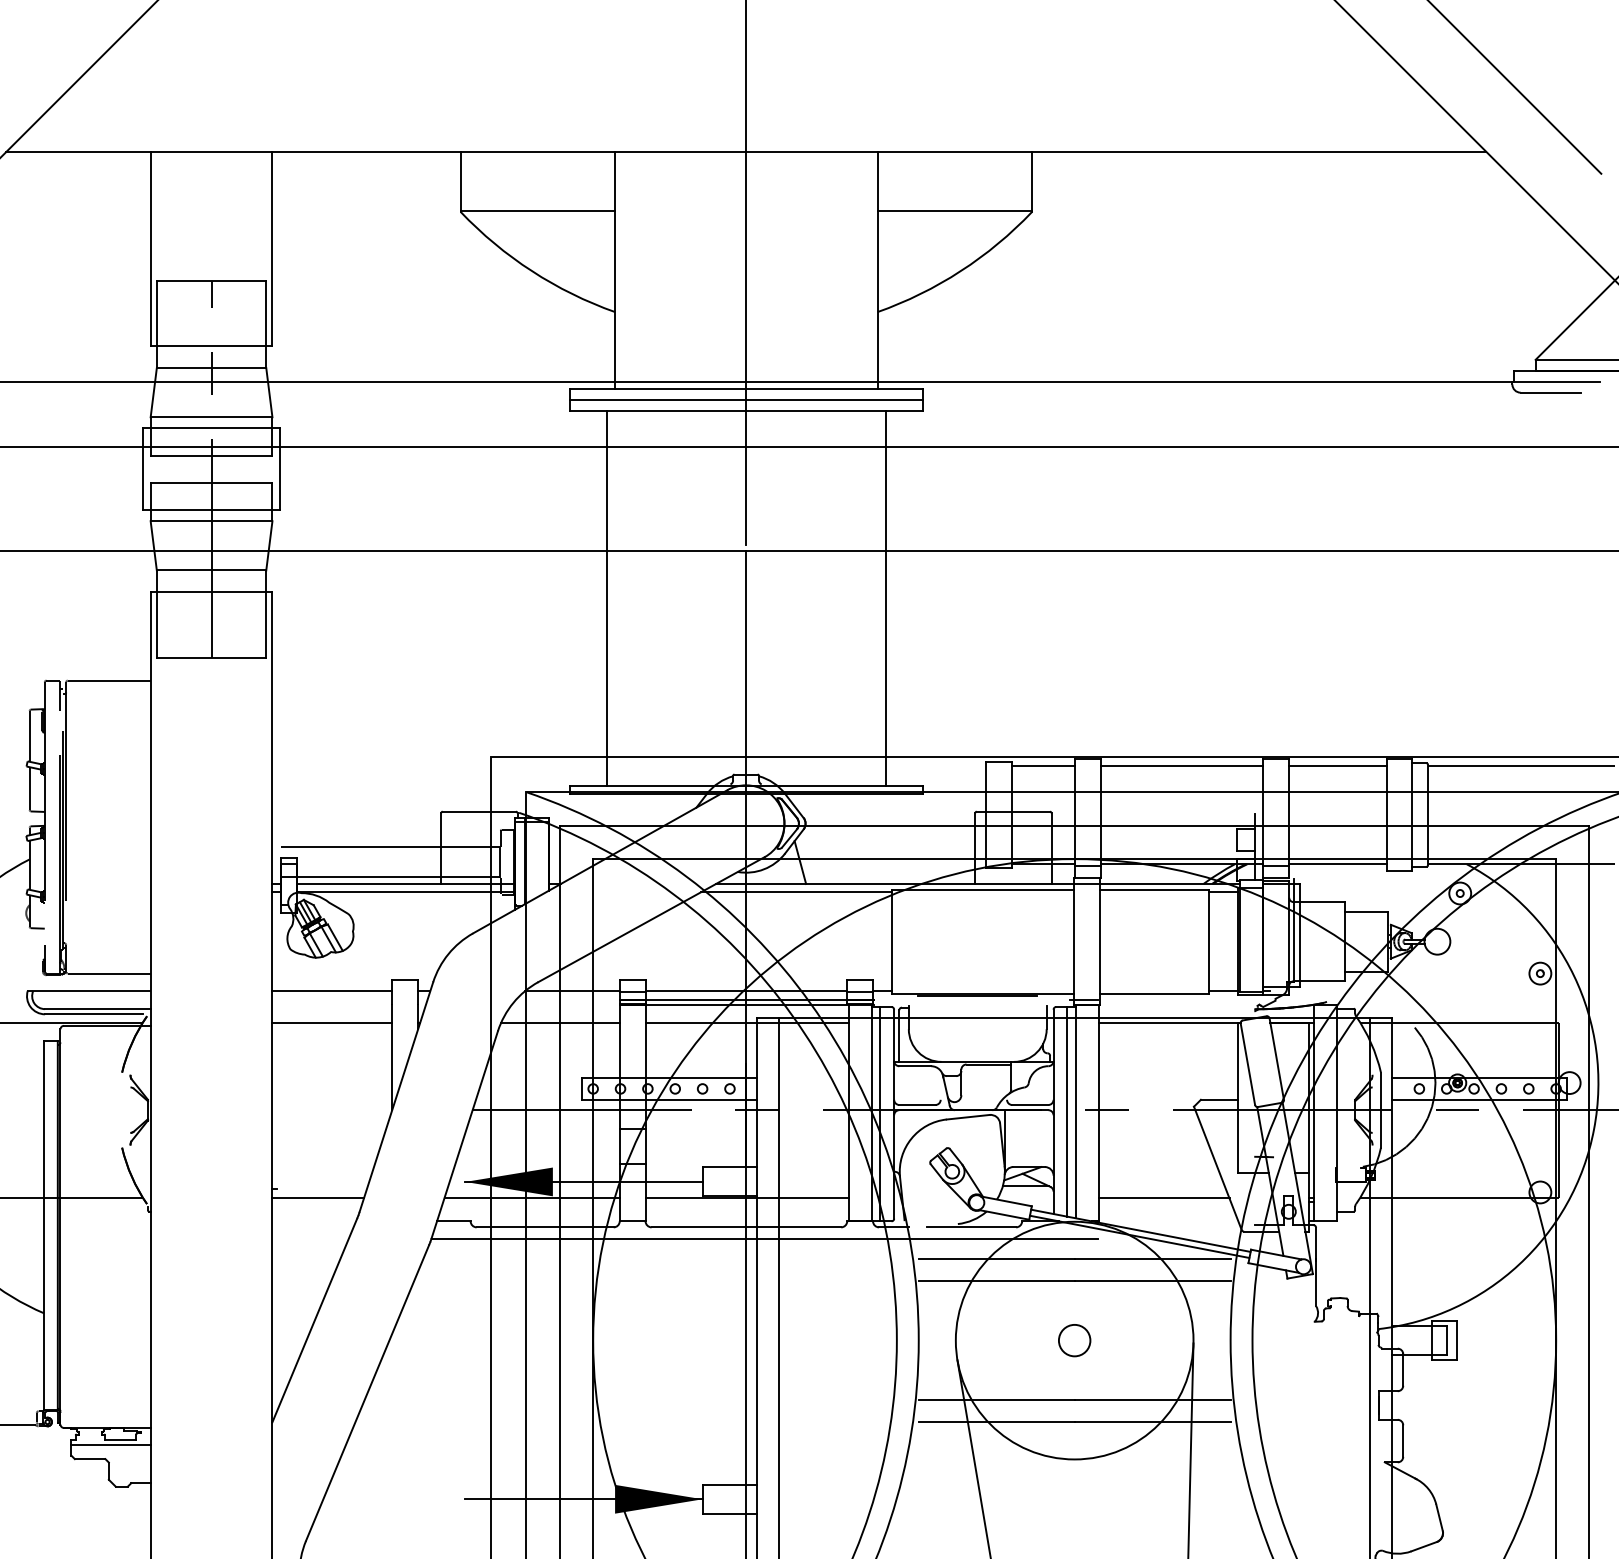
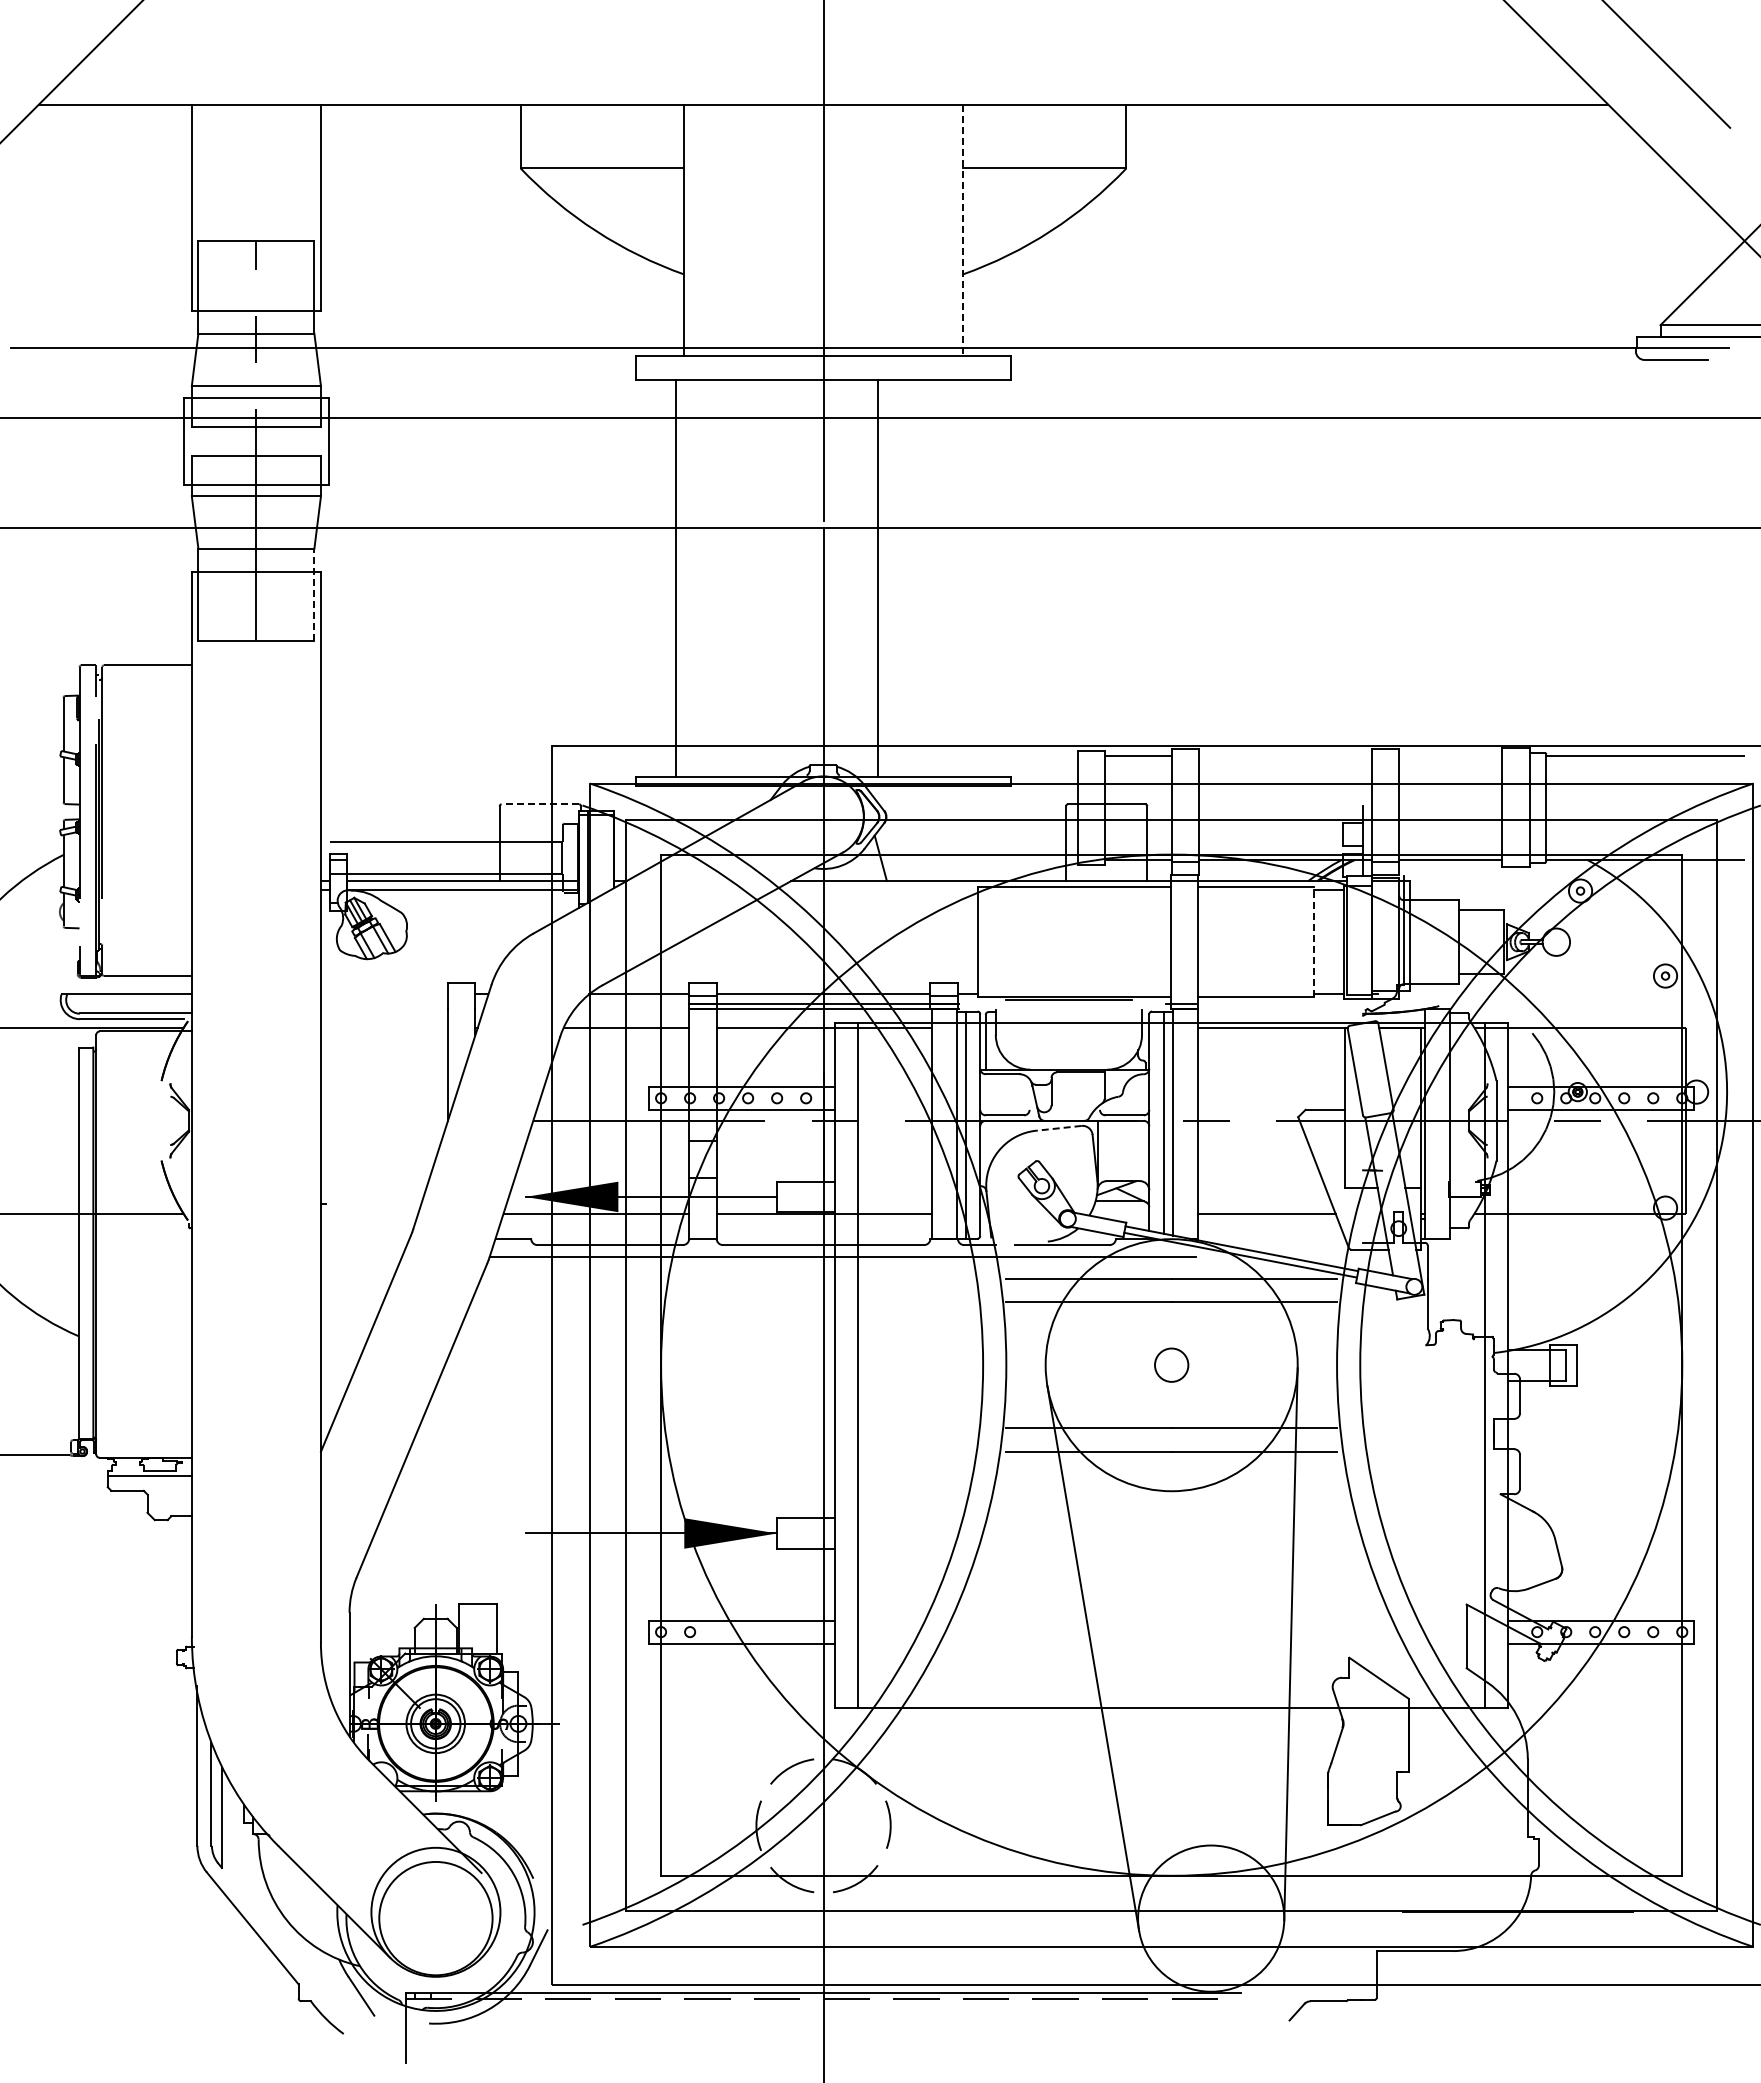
line: (877, 270) -> (962, 230), solid -> dashed
line: (746, 399) -> (823, 367), removed
line: (885, 597) -> (877, 577), moved
line: (266, 613) -> (314, 594), solid -> dashed
line: (1182, 765) -> (1285, 755), removed
line: (1337, 765) -> (1450, 755), removed
line: (479, 811) -> (540, 804), solid -> dashed
line: (796, 892) -> (876, 890), removed
line: (1209, 941) -> (1314, 941), solid -> dashed
line: (332, 991) -> (384, 994), removed
line: (332, 1023) -> (384, 1028), removed
line: (967, 1117) -> (1058, 1128), solid -> dashed
line: (318, 1197) -> (369, 1213), removed

